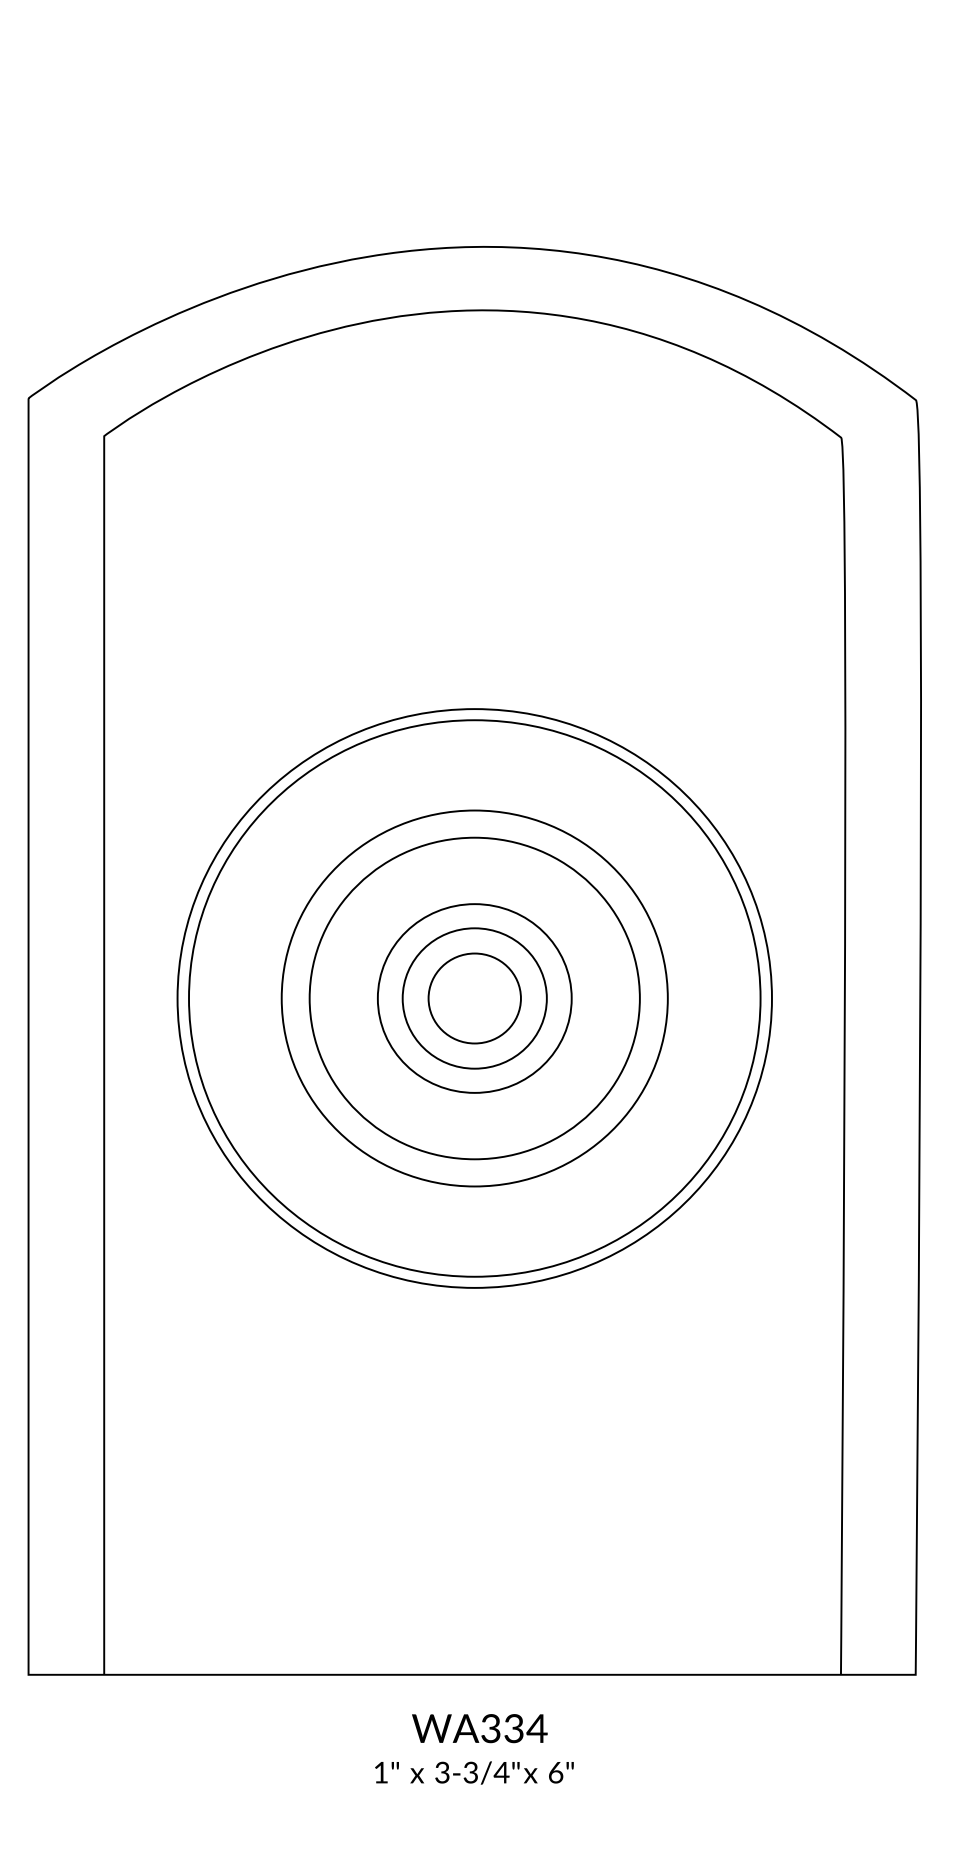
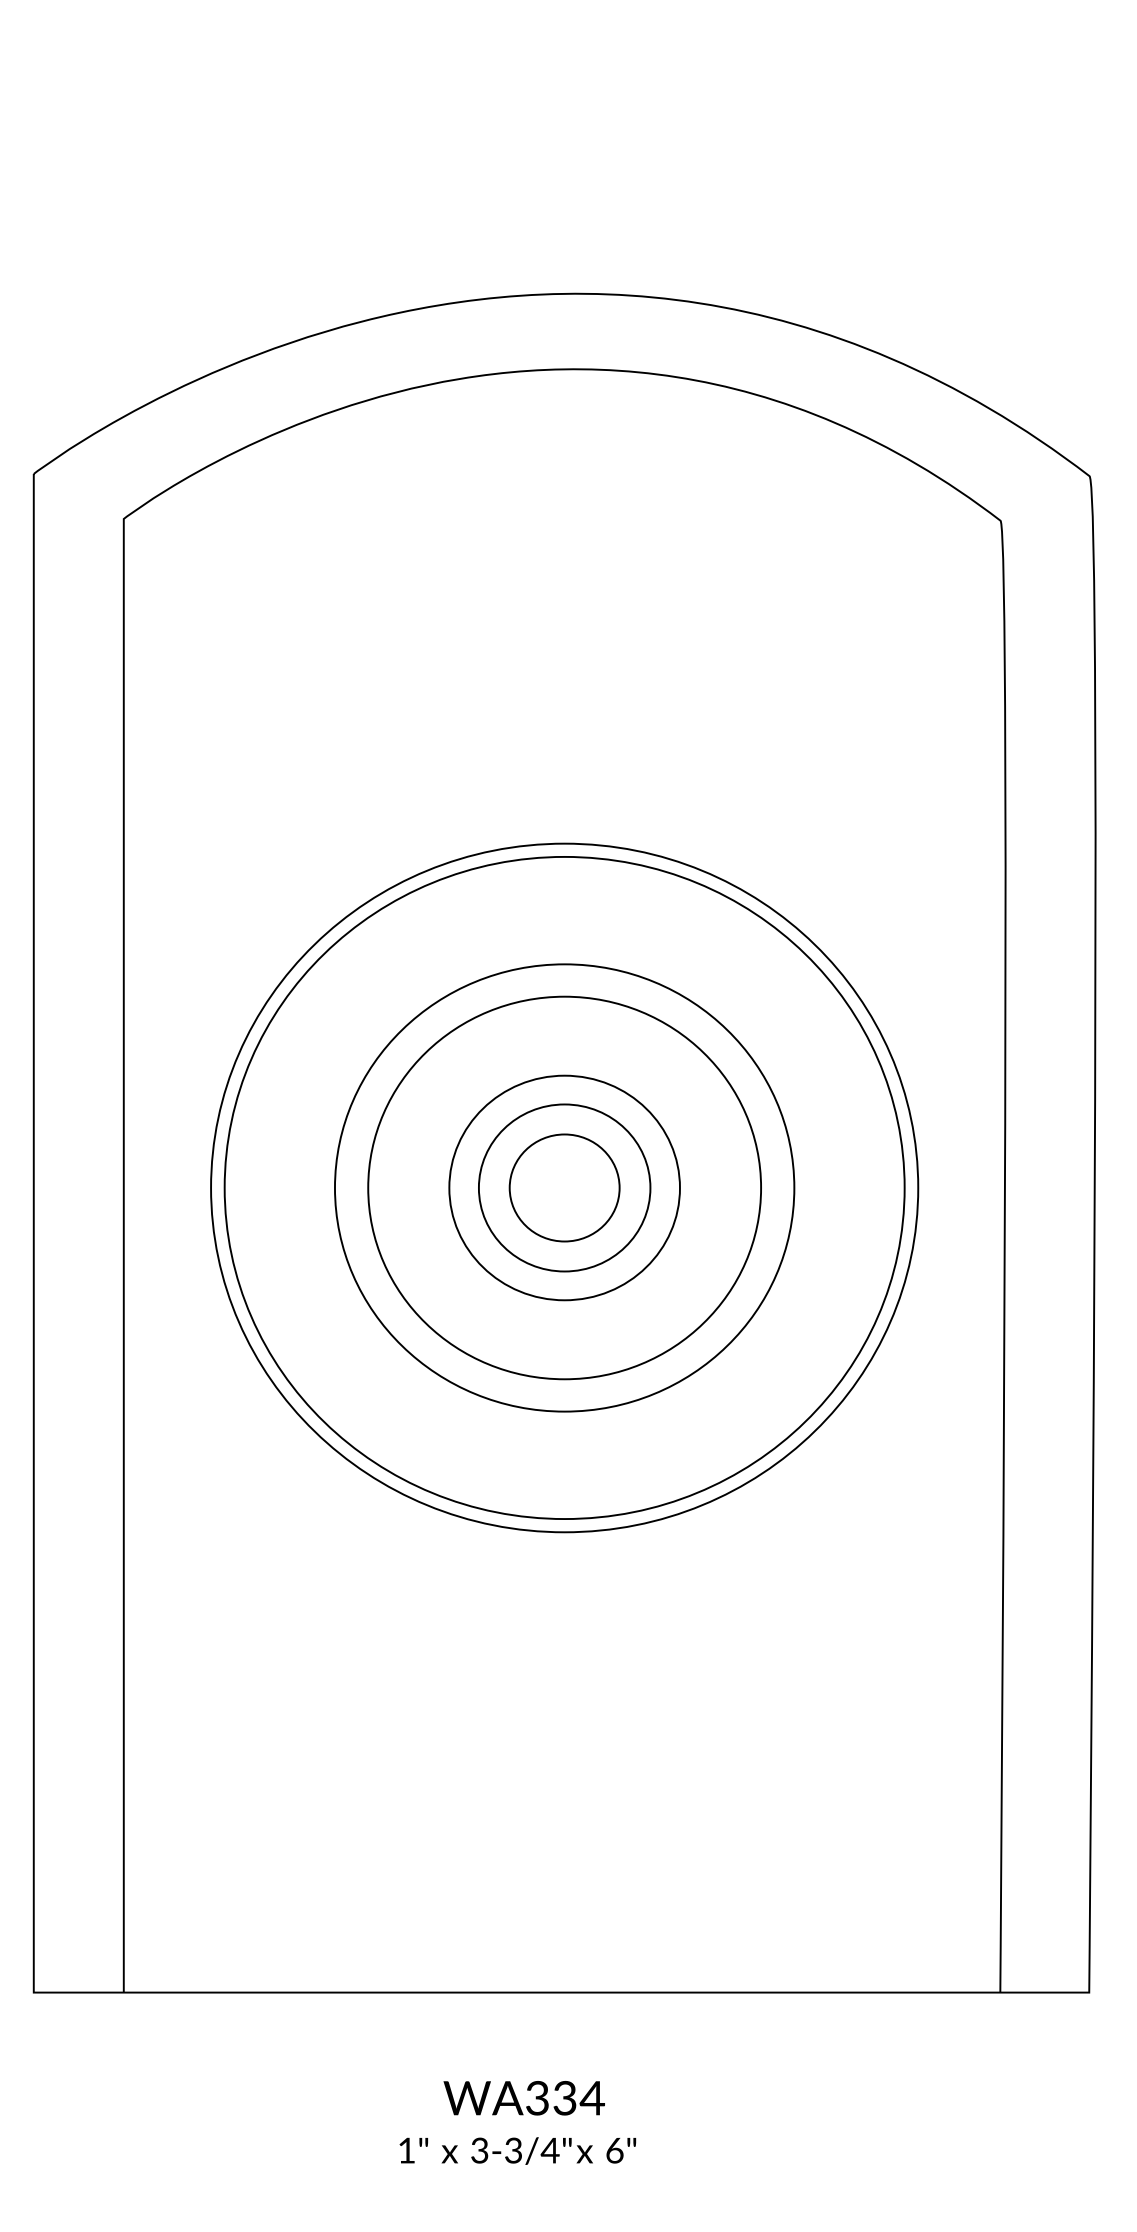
text: (474, 1749) -> (517, 2123), moved

